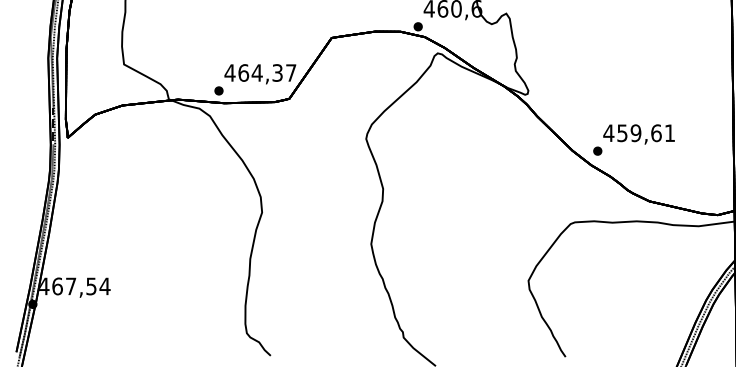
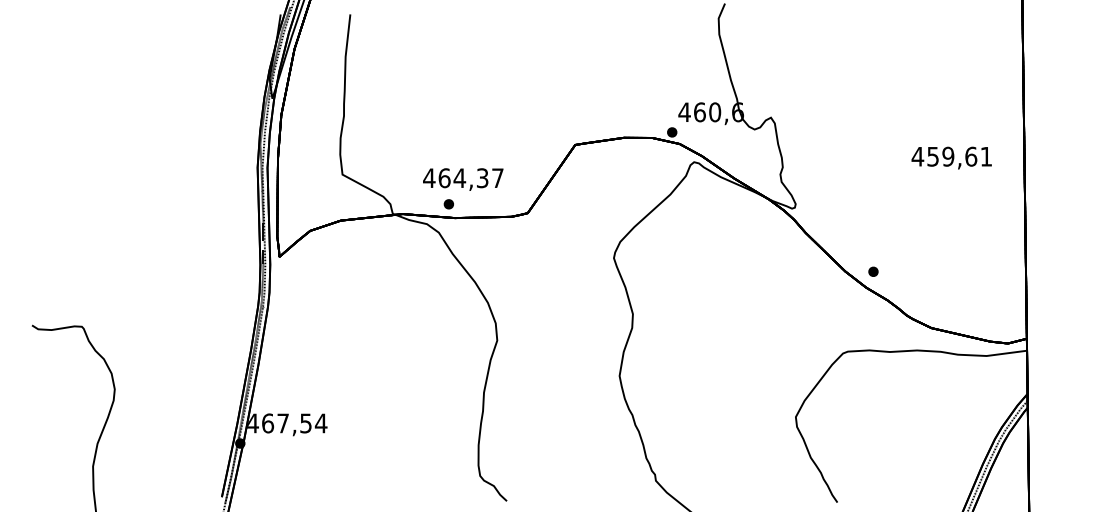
text: (260, 74) -> (463, 179), moved
text: (638, 133) -> (951, 157), moved

